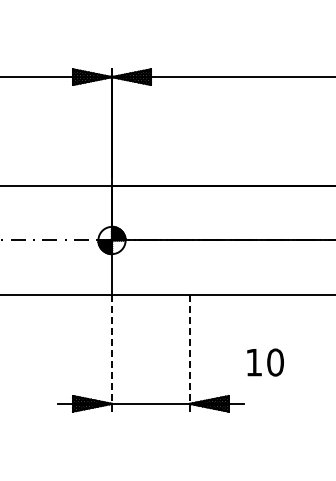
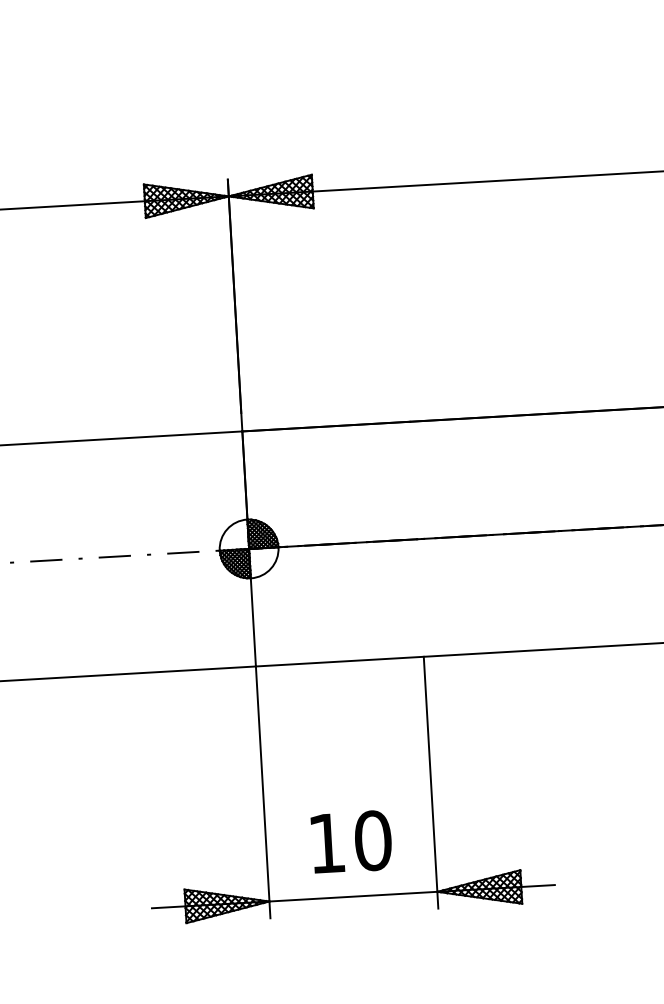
line: (189, 352) -> (430, 781), dashed -> solid
line: (112, 353) -> (264, 792), dashed -> solid
text: (265, 362) -> (351, 841), moved

